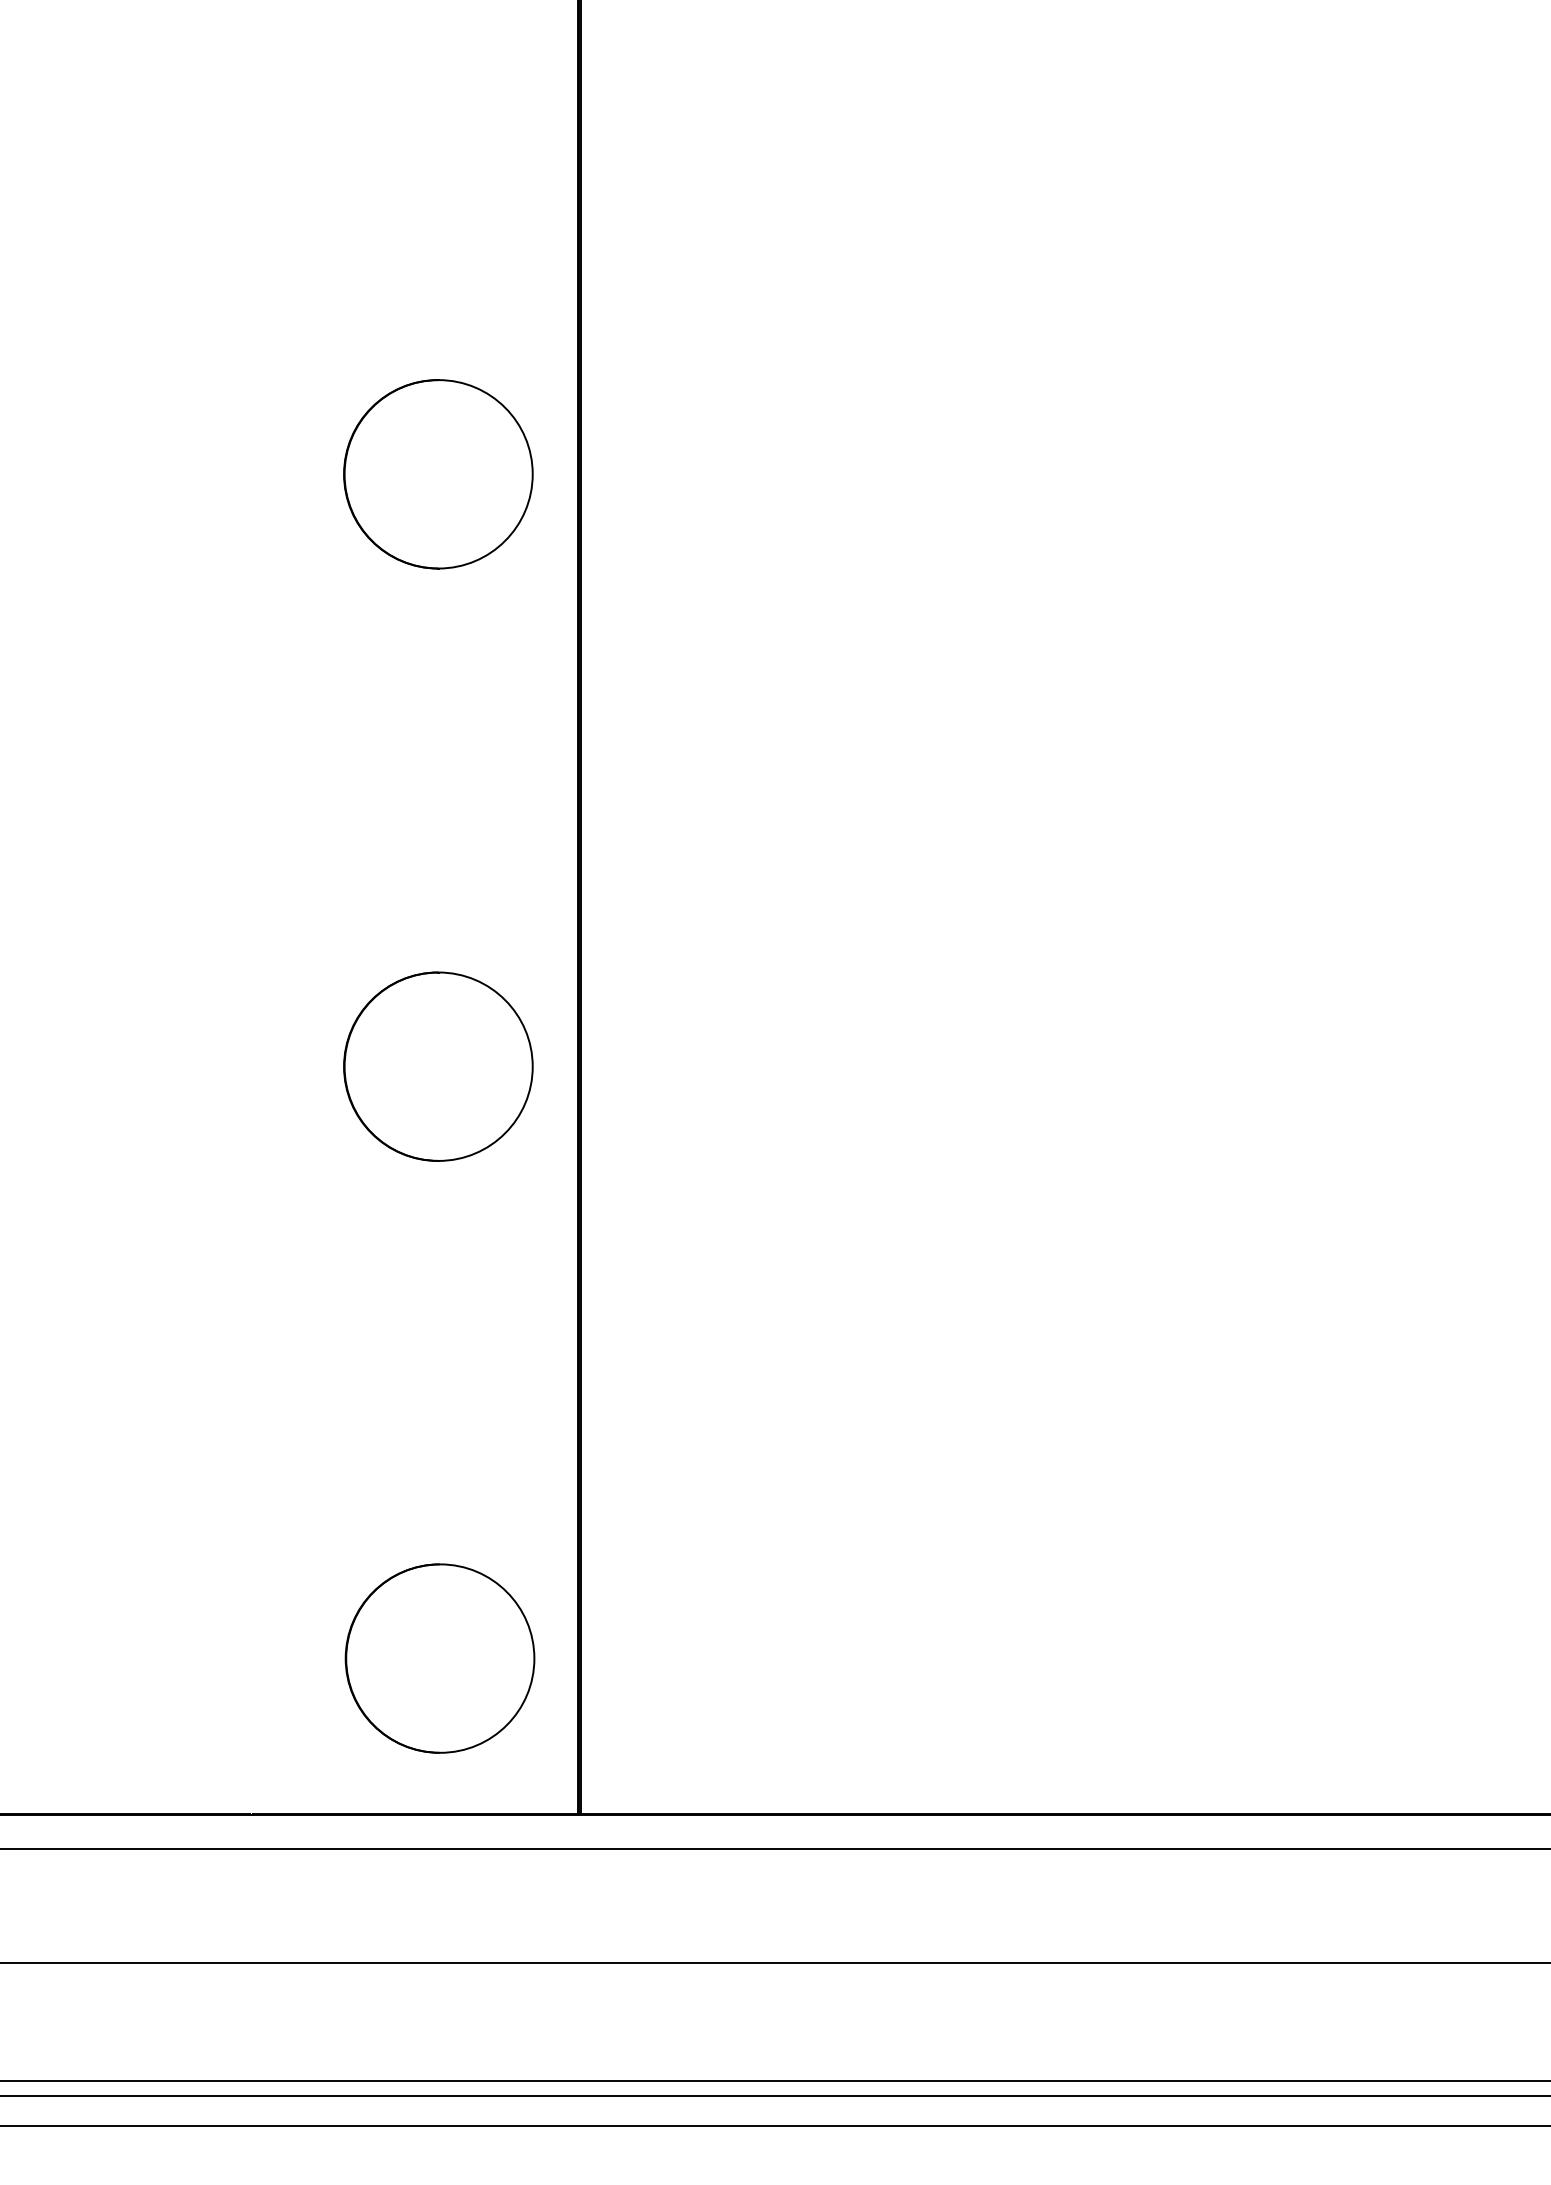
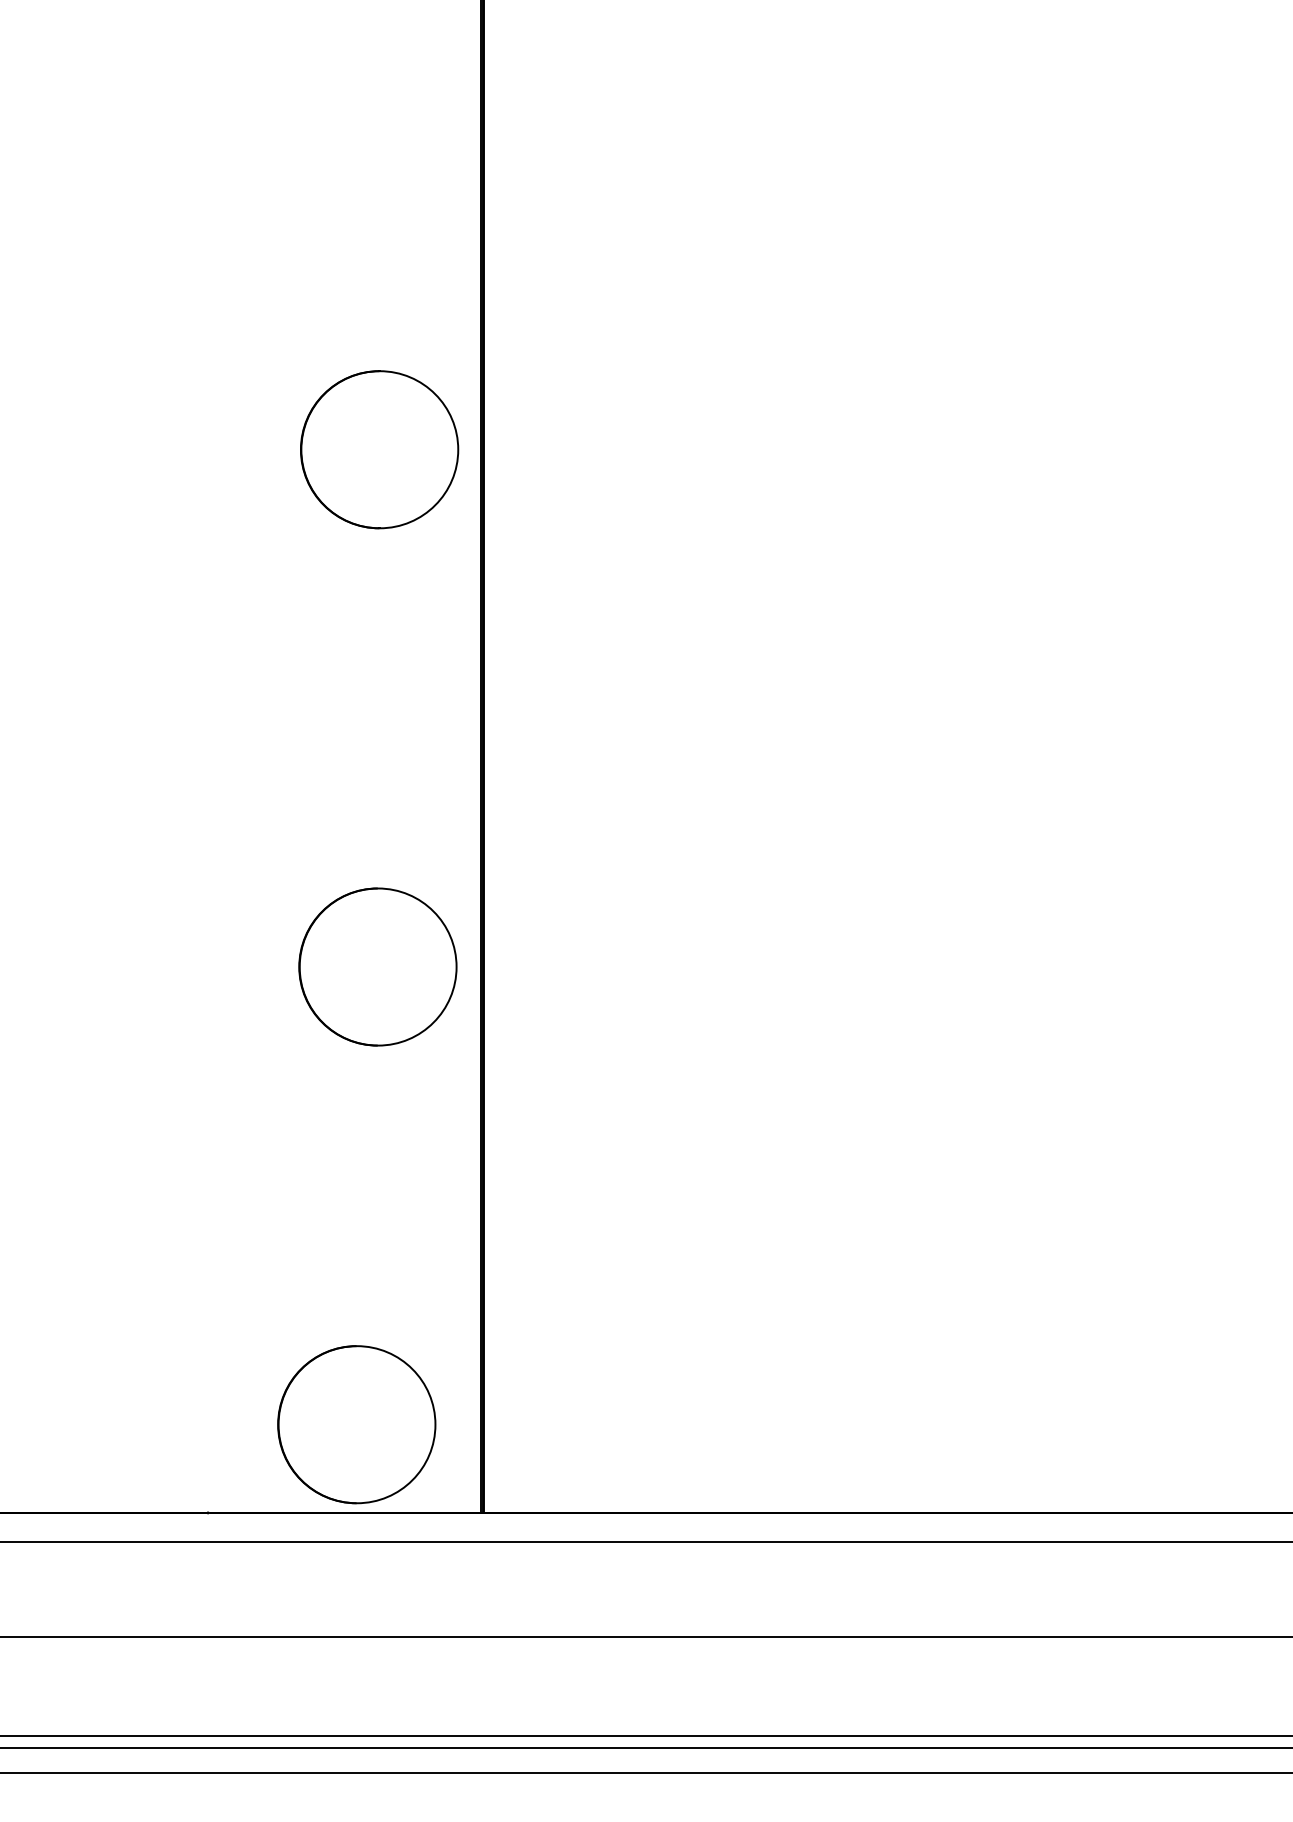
part: (438, 474) -> (379, 449), moved
part: (438, 1066) -> (378, 966), moved
part: (439, 1658) -> (356, 1424), moved

